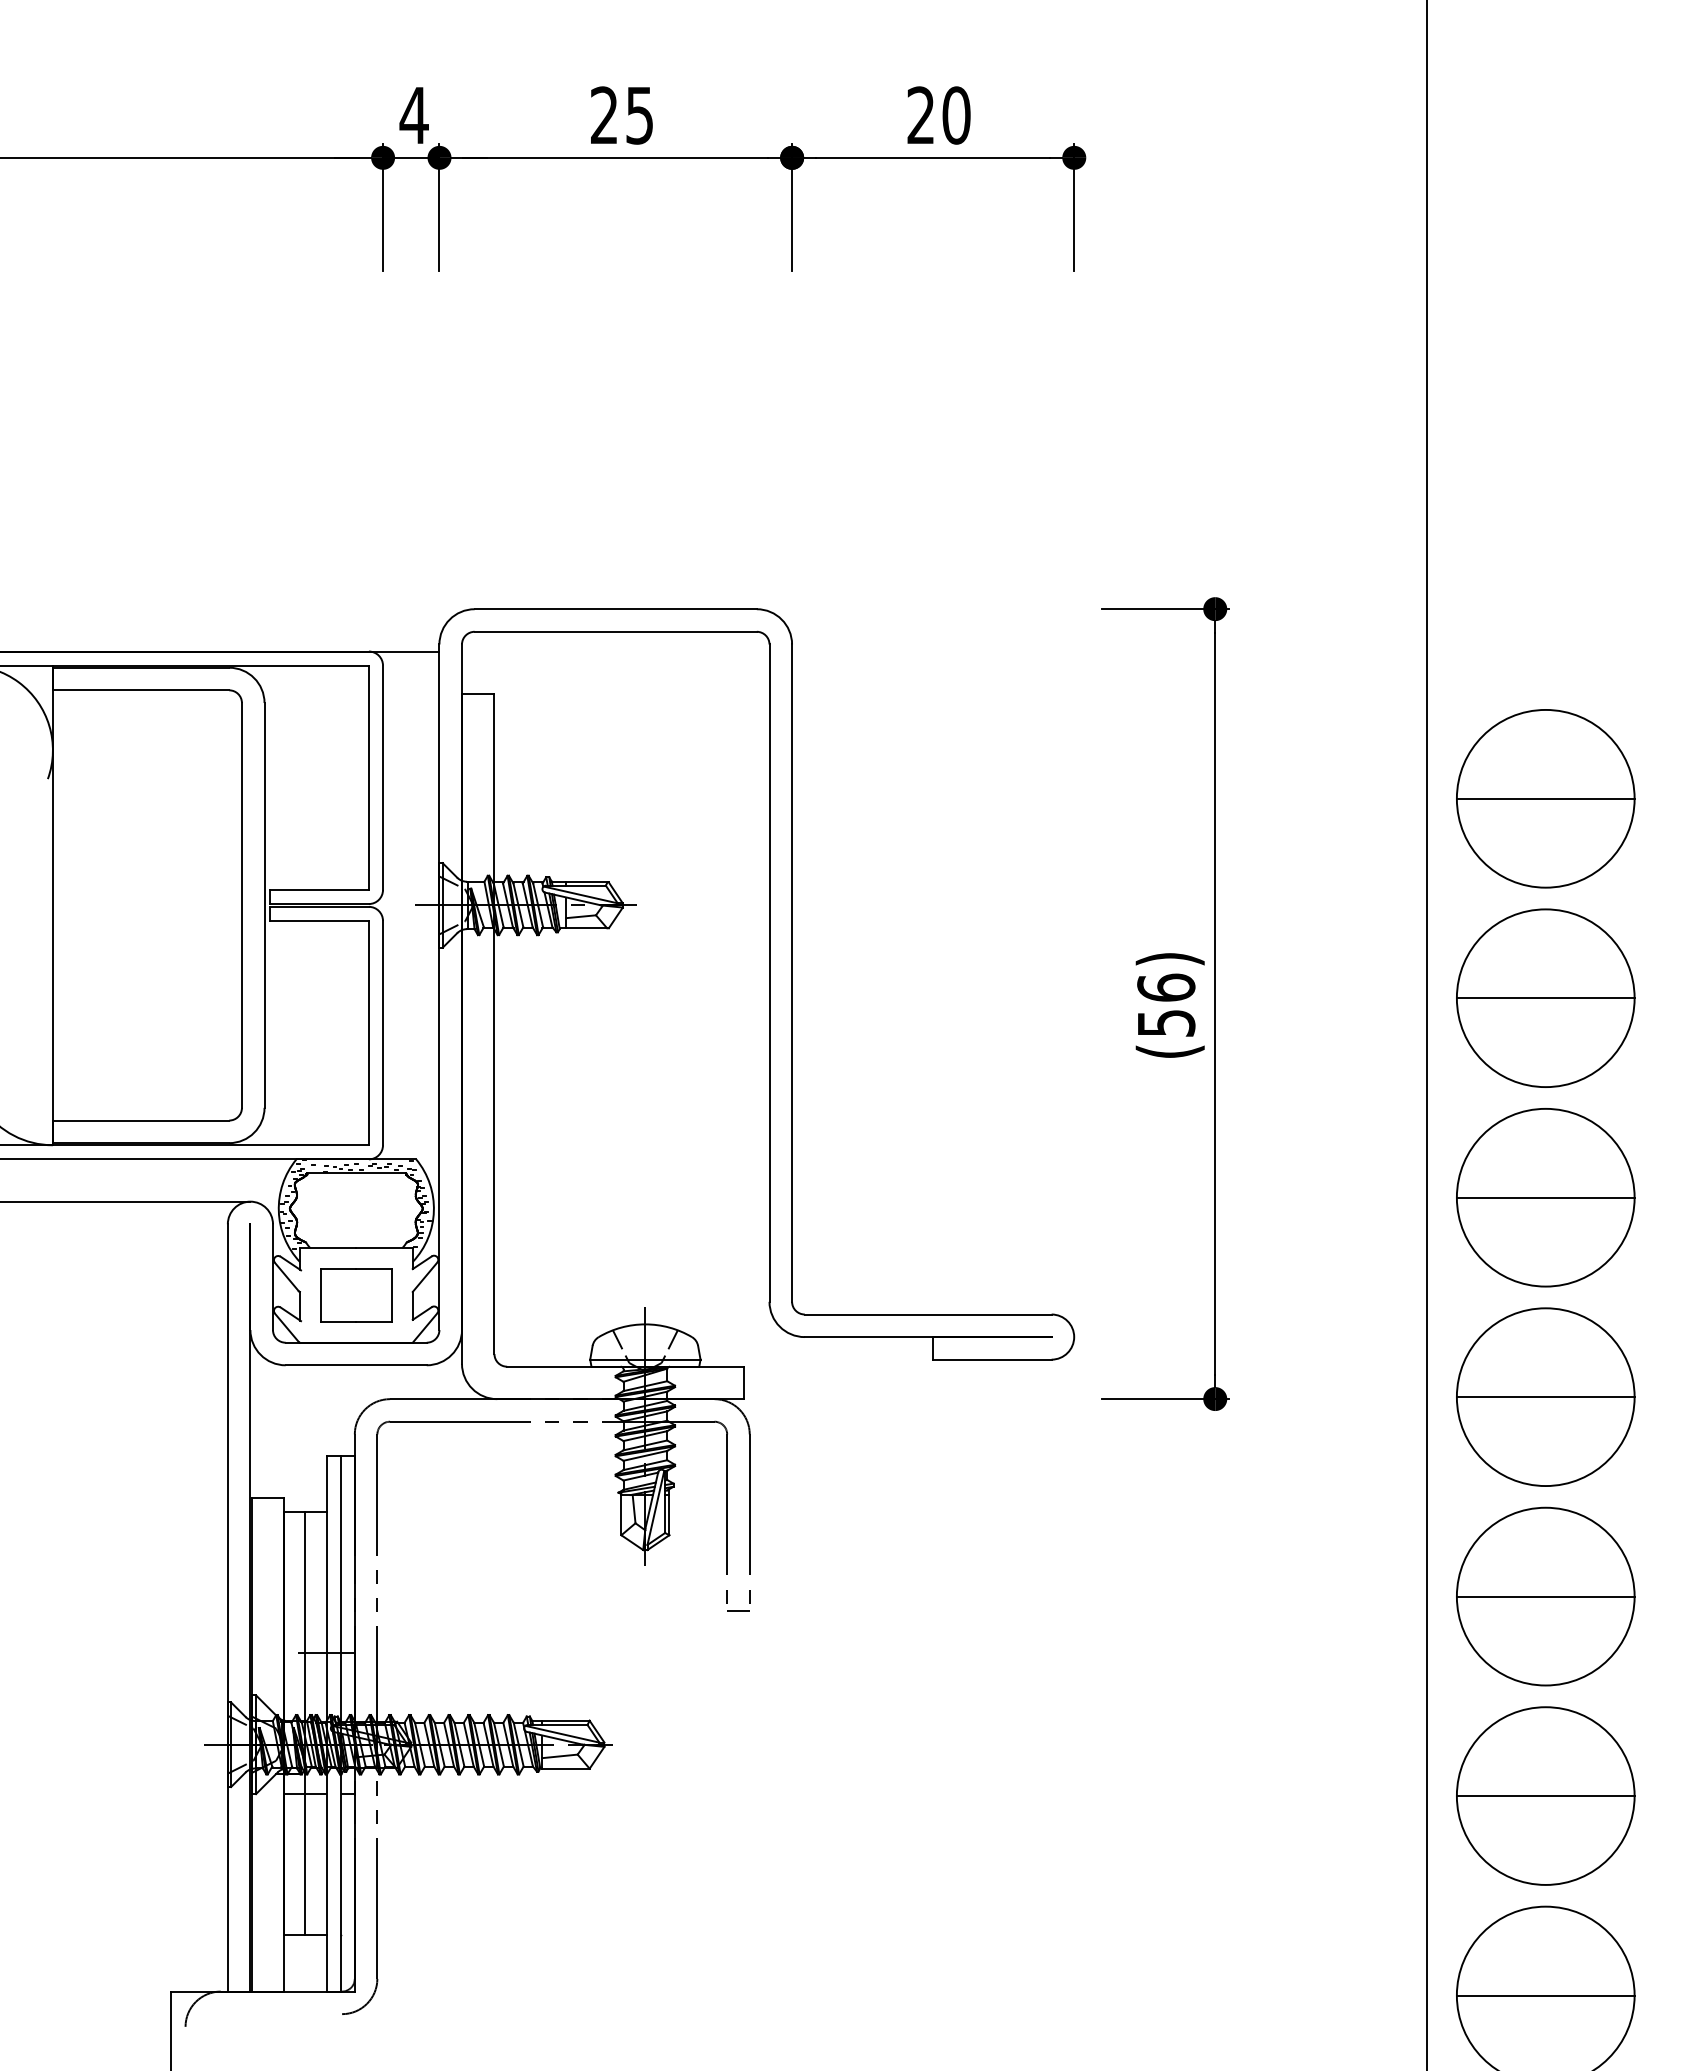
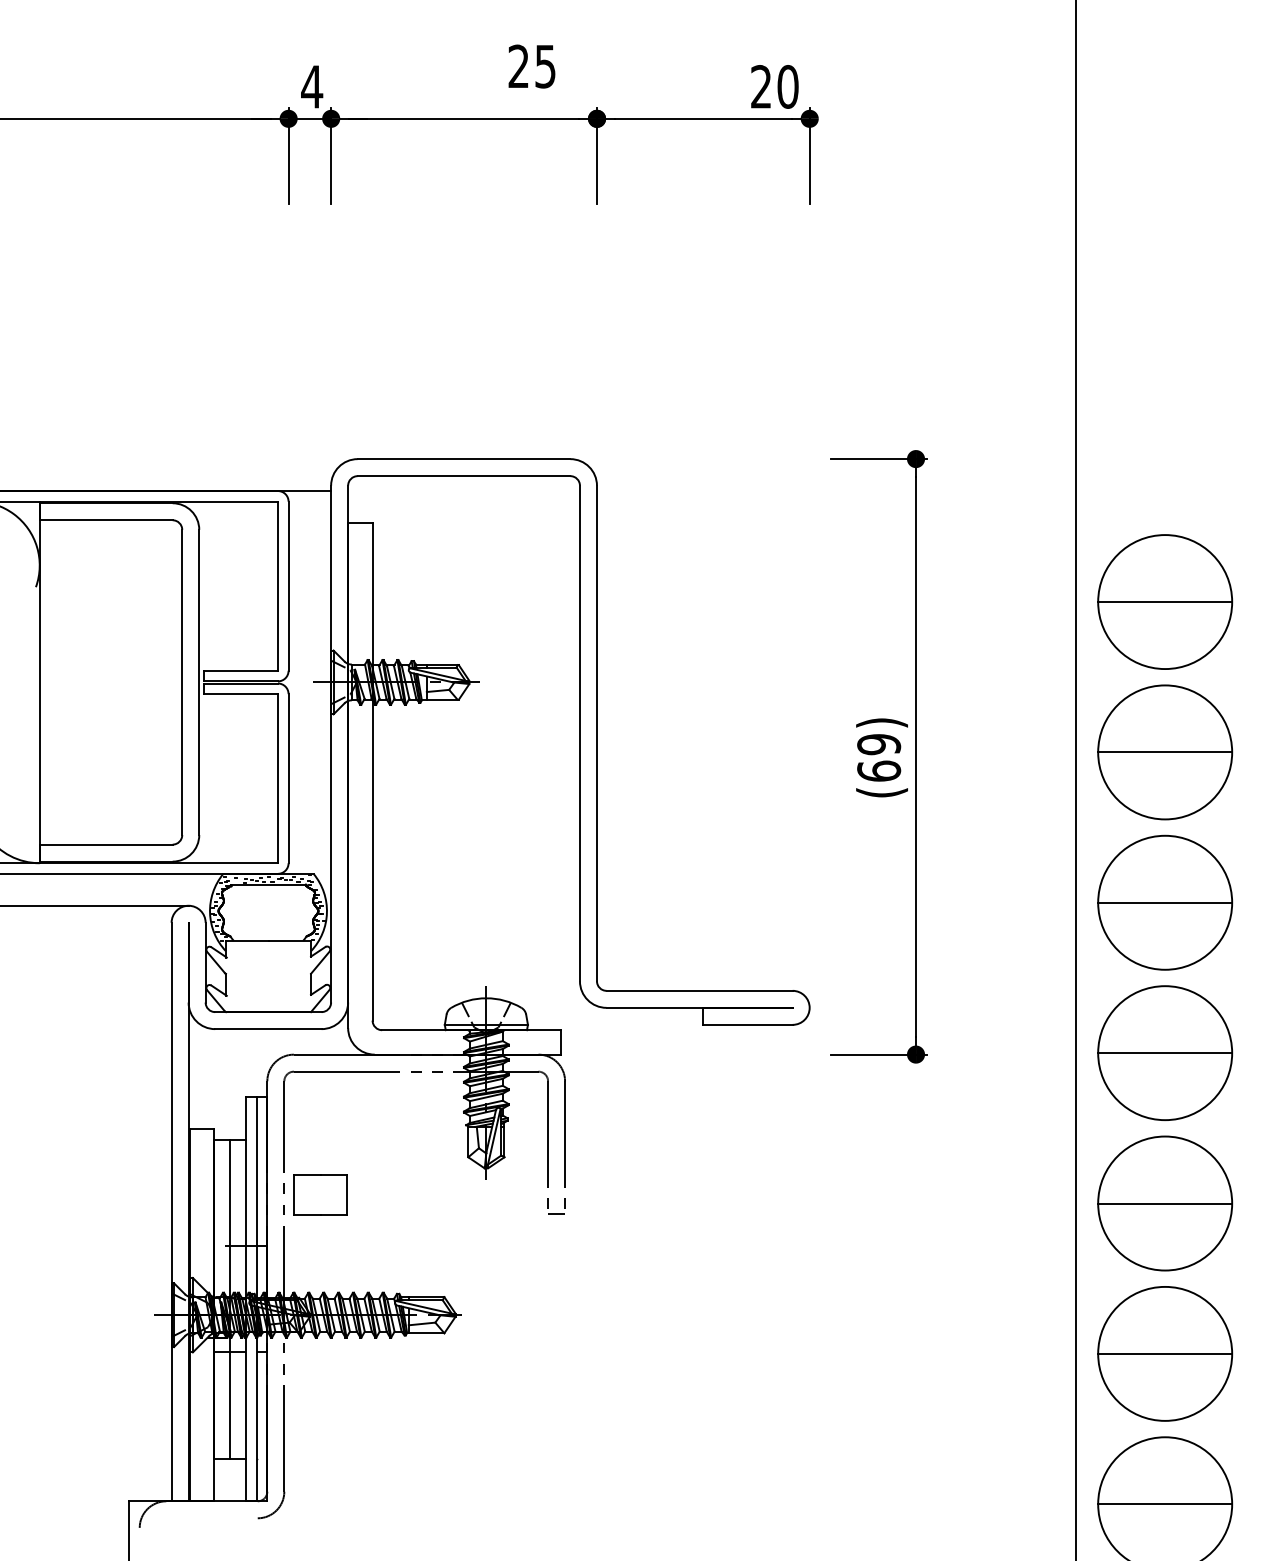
text: (621, 115) -> (531, 66), moved
text: (938, 115) -> (774, 86), moved
text: (1166, 1004) -> (879, 757), (56) -> (69)
part: (356, 1295) -> (320, 1195), moved

